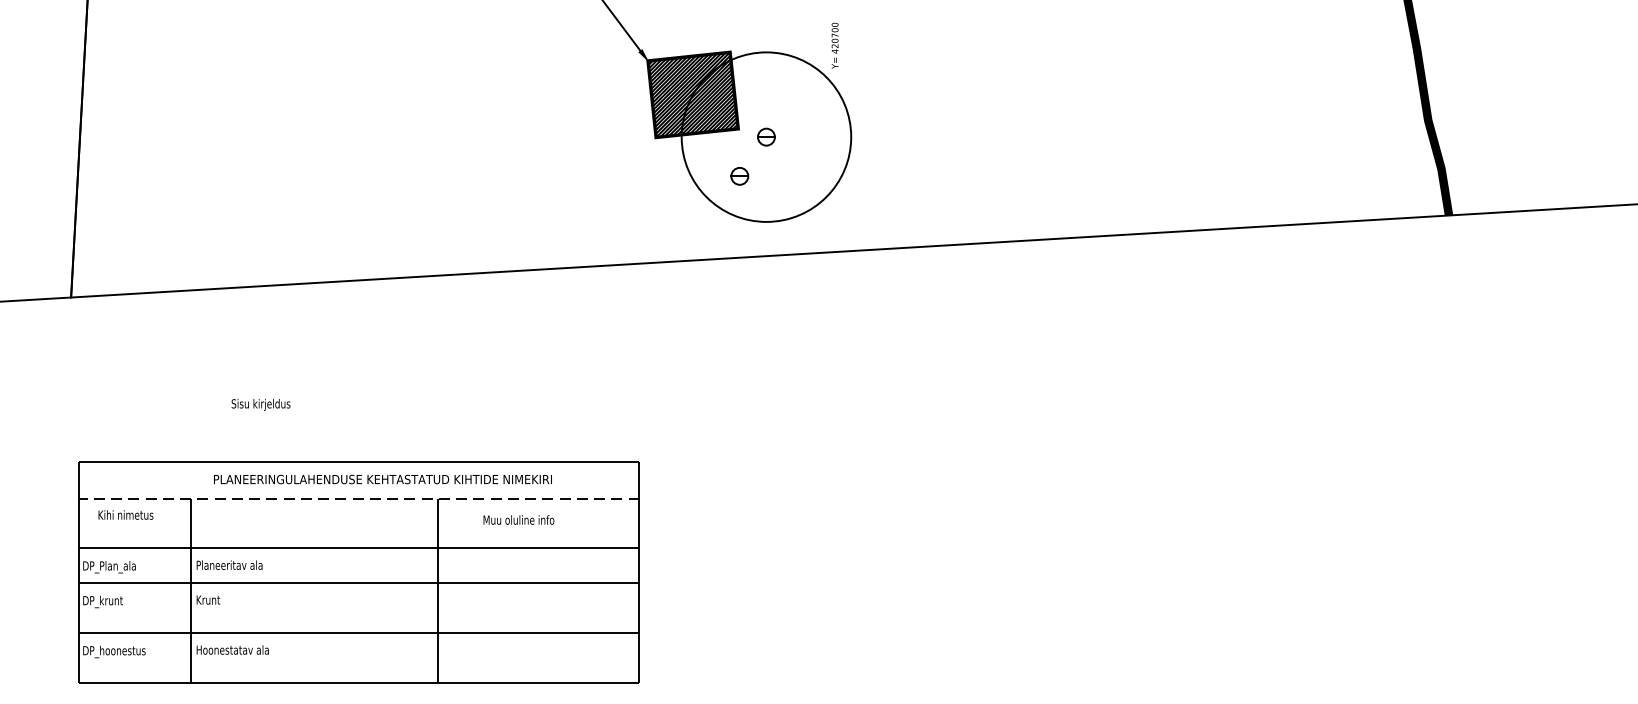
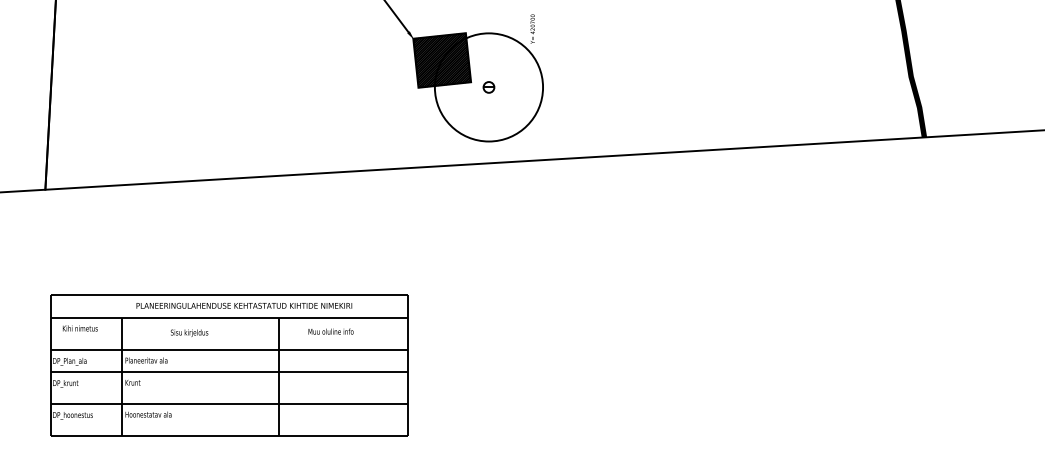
part: (739, 176) -> (471, 112), removed
text: (260, 403) -> (189, 332), moved
line: (359, 499) -> (229, 318), dashed -> solid

